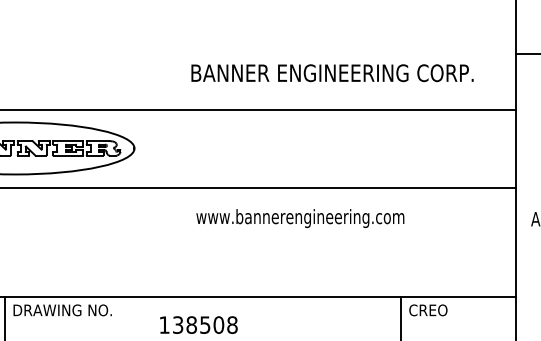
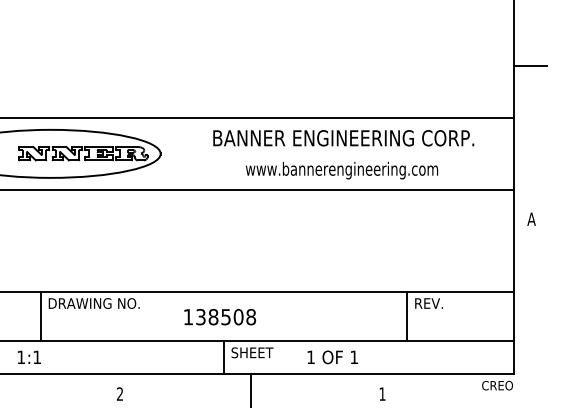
text: (332, 73) -> (343, 138), moved
text: (300, 218) -> (342, 170), moved
text: (427, 310) -> (431, 303), CREO -> REV.

